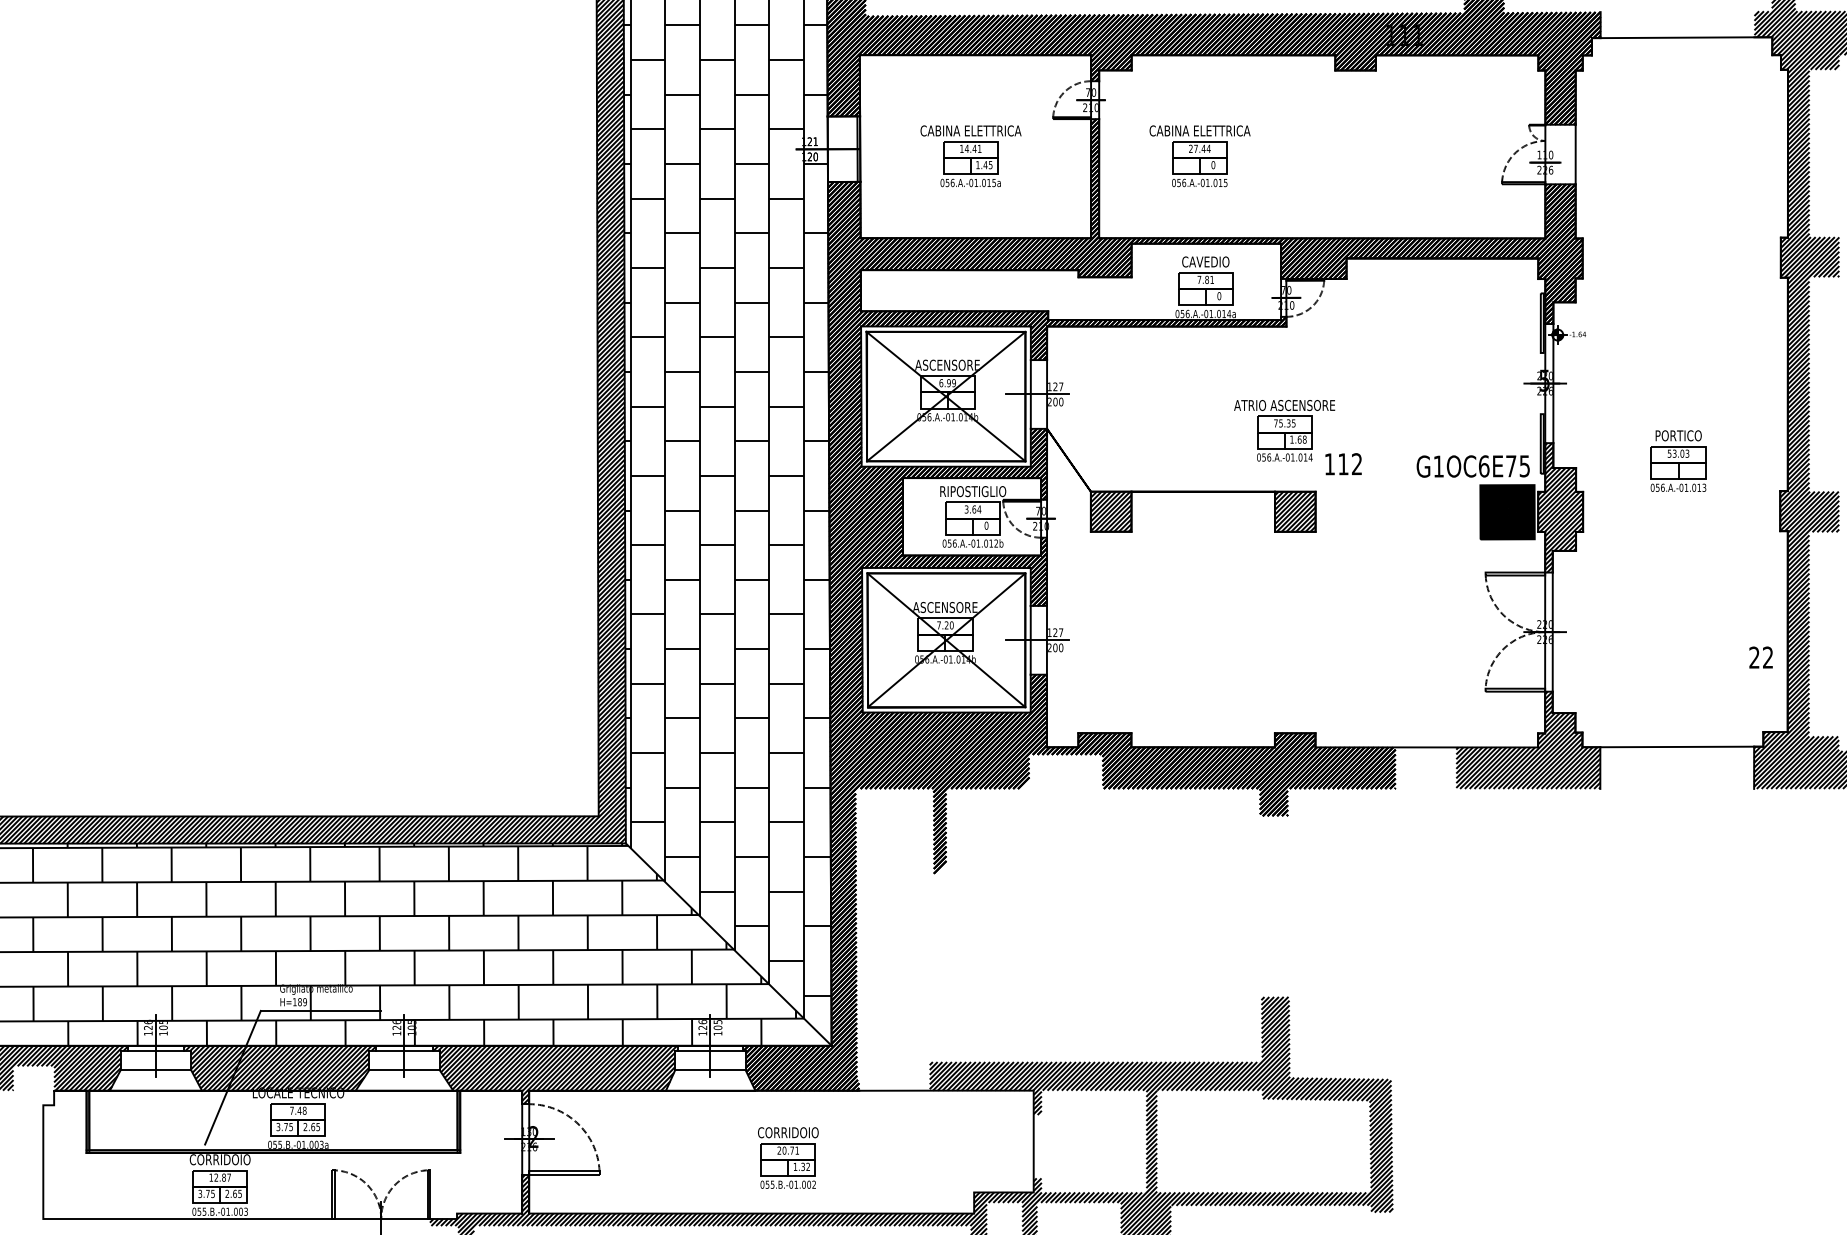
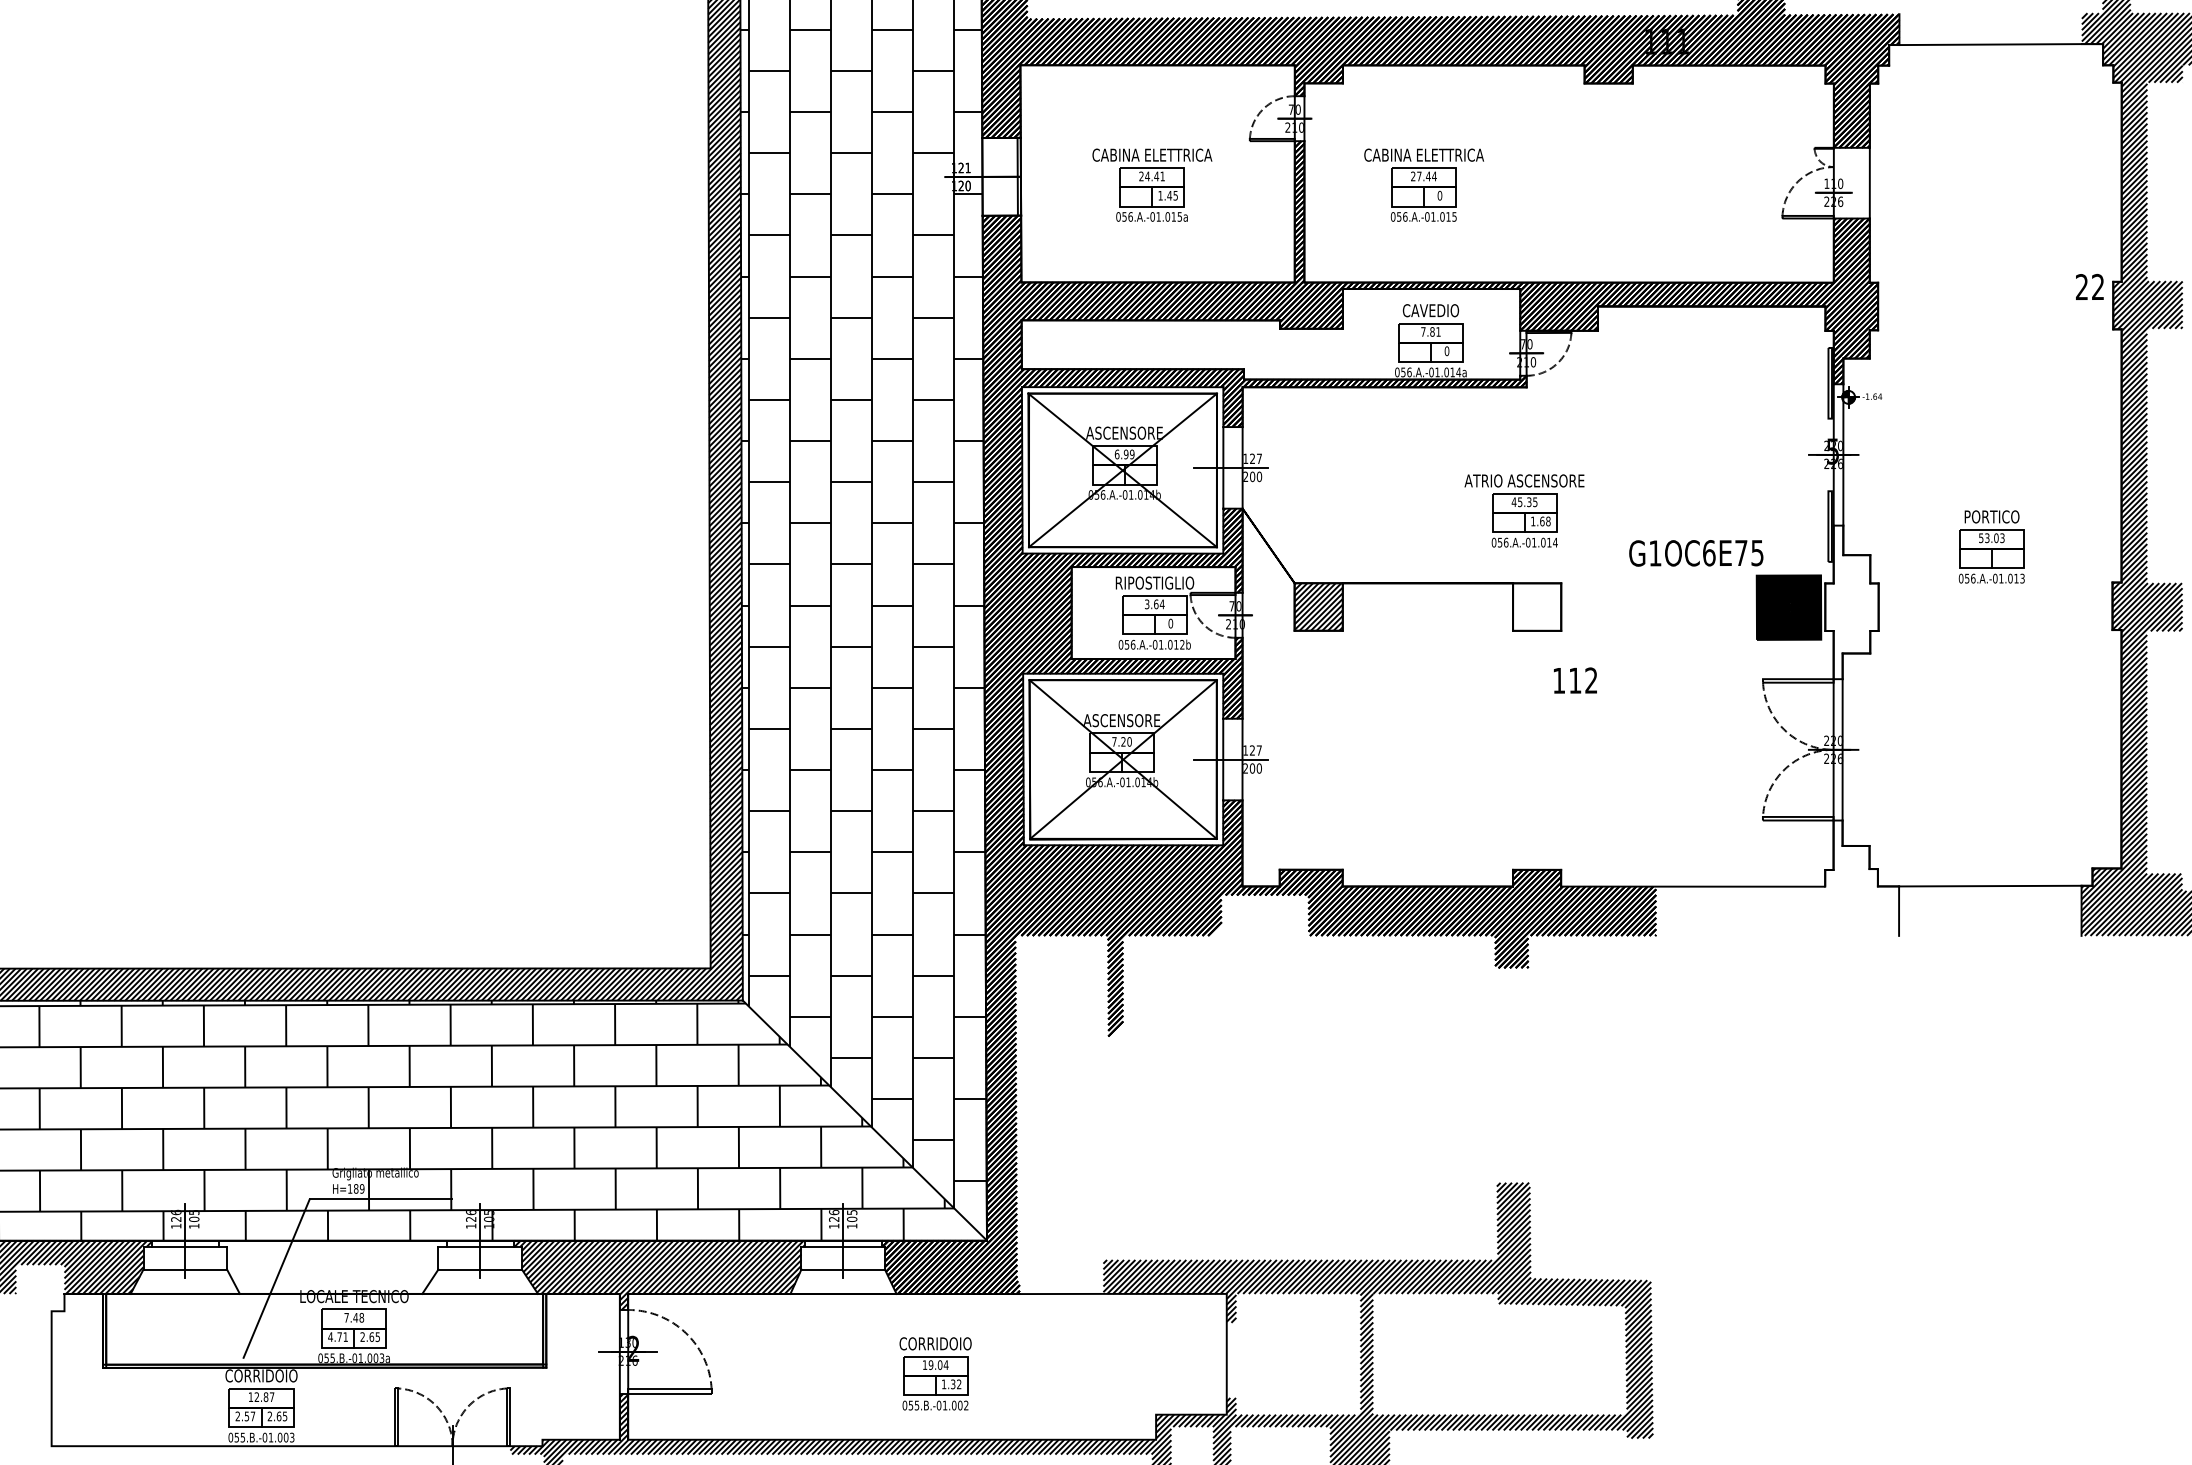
text: (961, 148) -> (1141, 176), 14.41 -> 24.41
text: (1275, 422) -> (1513, 501), 75.35 -> 45.35
text: (1343, 464) -> (1575, 680), moved
text: (1473, 466) -> (1696, 553), moved
hatch: (1560, 507) -> (1851, 602), removed
hatch: (1295, 511) -> (1537, 606), removed
text: (1760, 657) -> (2089, 286), moved
hatch: (1528, 739) -> (1813, 877), removed
hatch: (280, 1067) -> (332, 1266), removed
text: (284, 1126) -> (337, 1336), 3.75 -> 4.71
text: (788, 1150) -> (935, 1364), 20.71 -> 19.04
text: (206, 1193) -> (245, 1416), 3.75 -> 2.57

